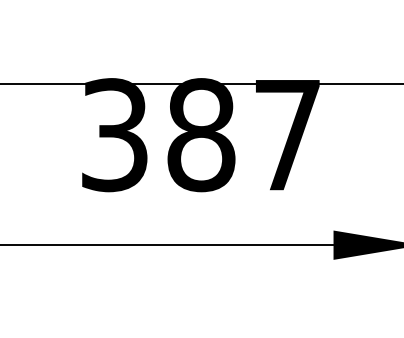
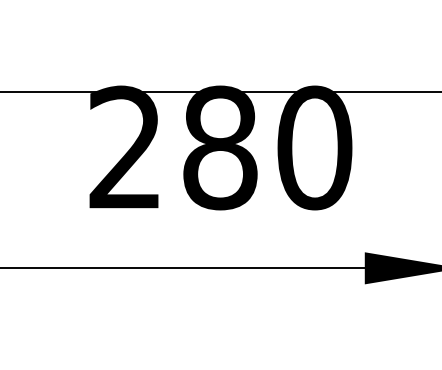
text: (201, 134) -> (220, 147), 387 -> 280

